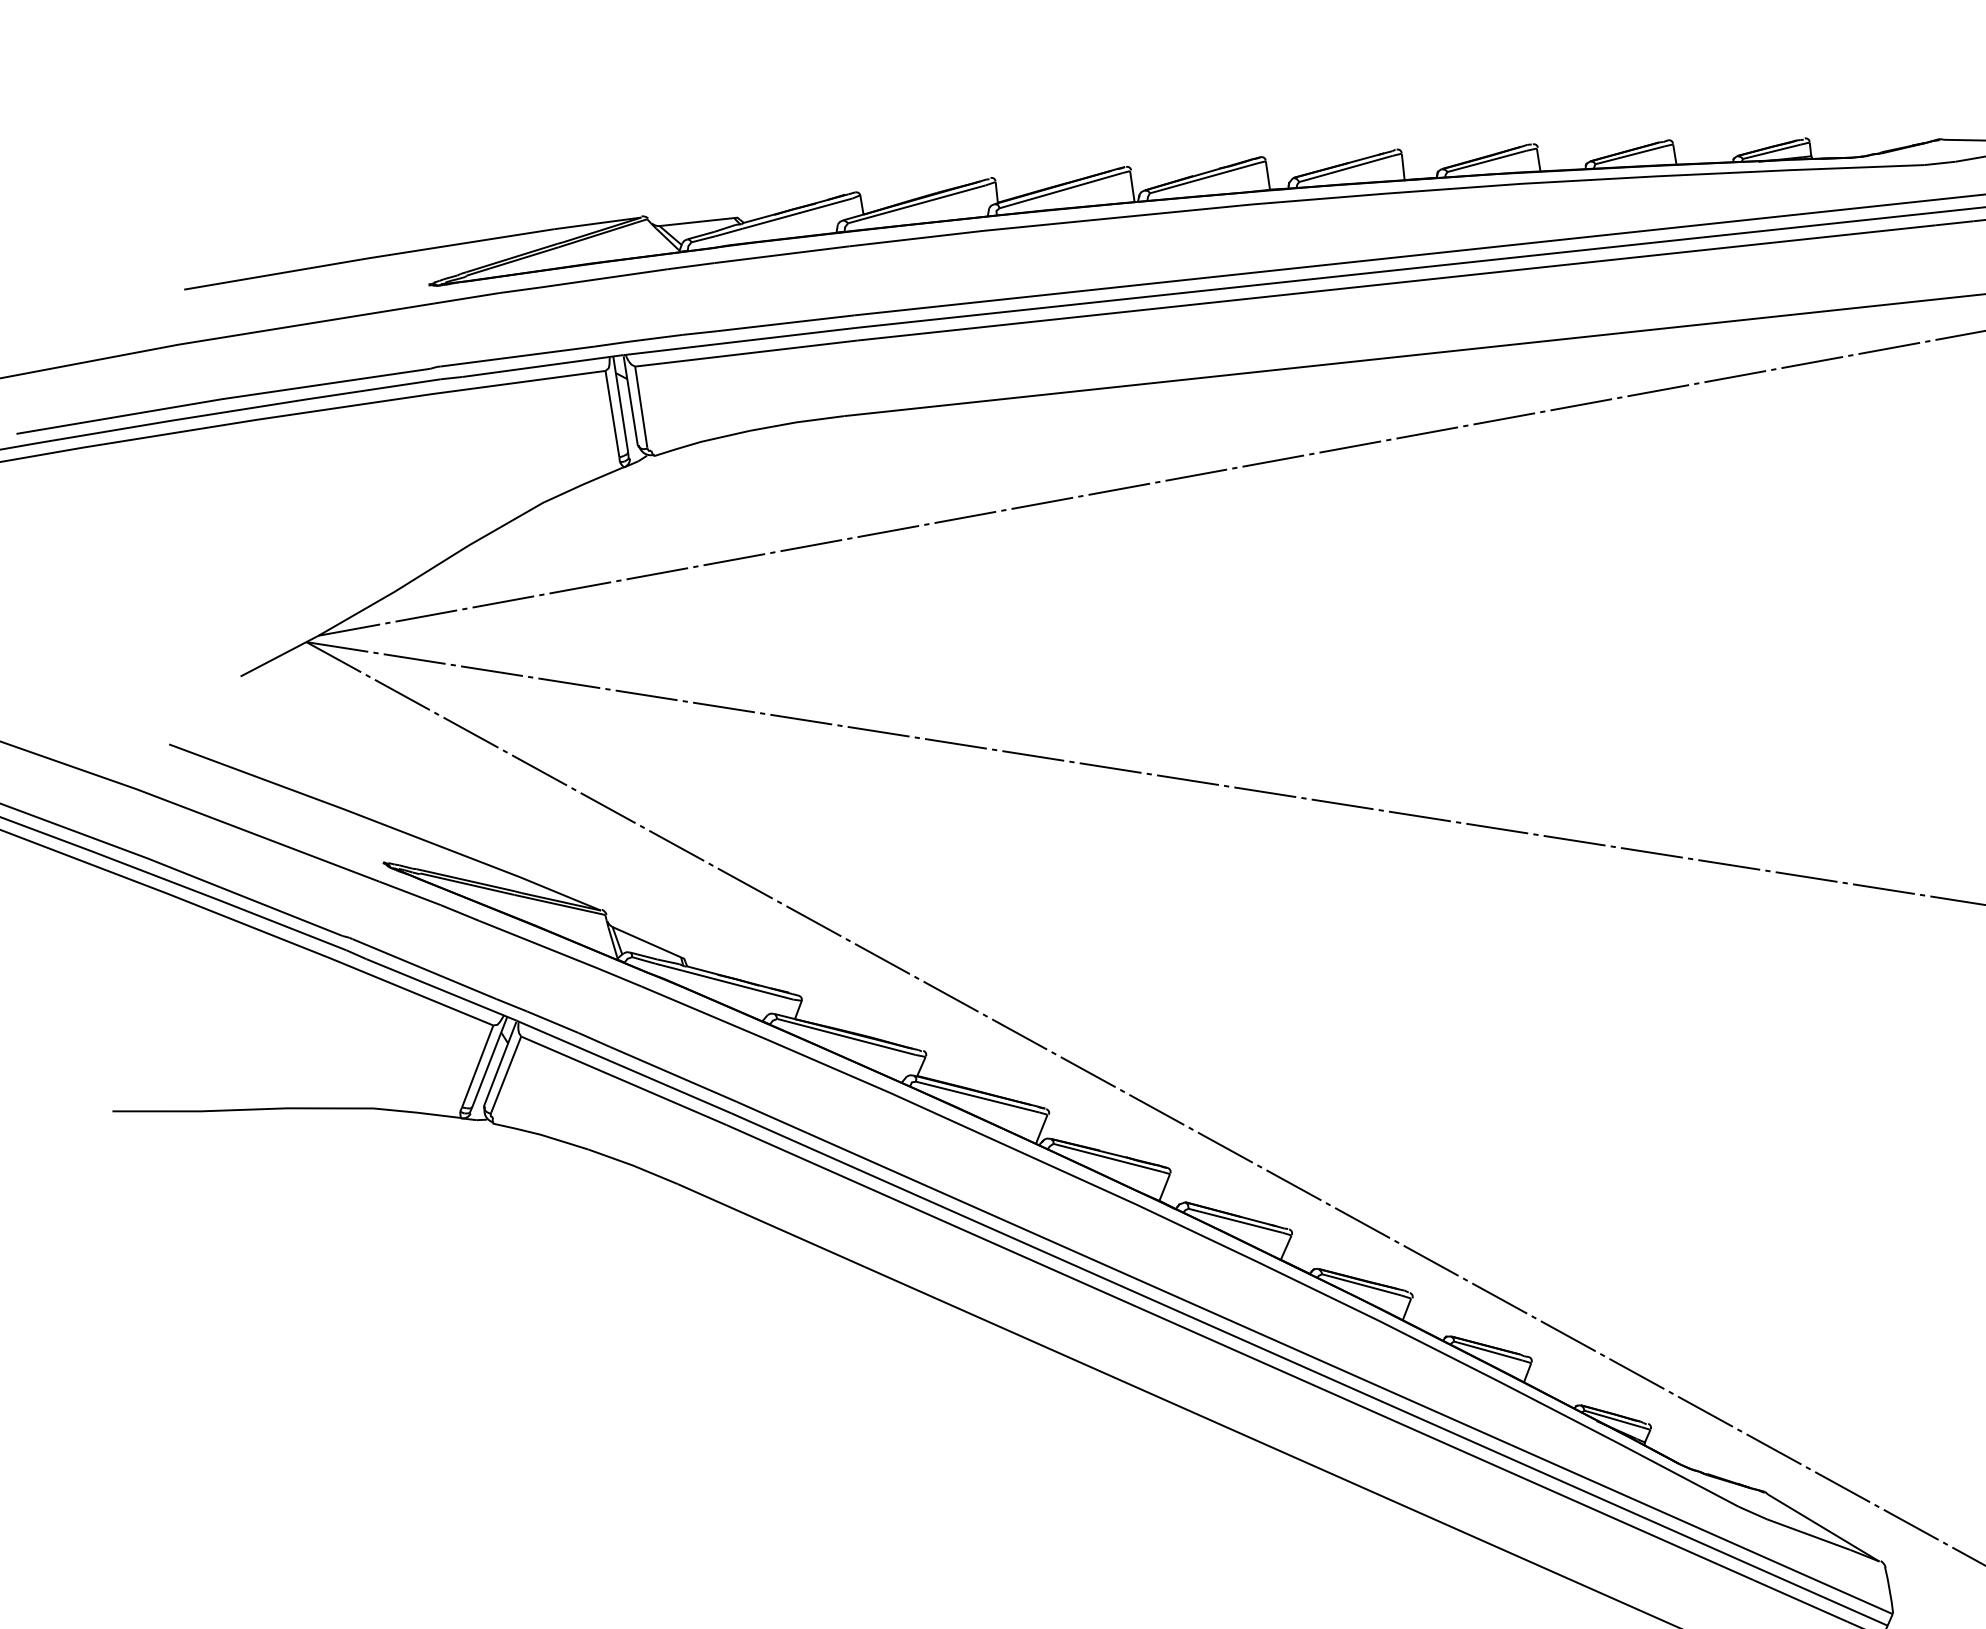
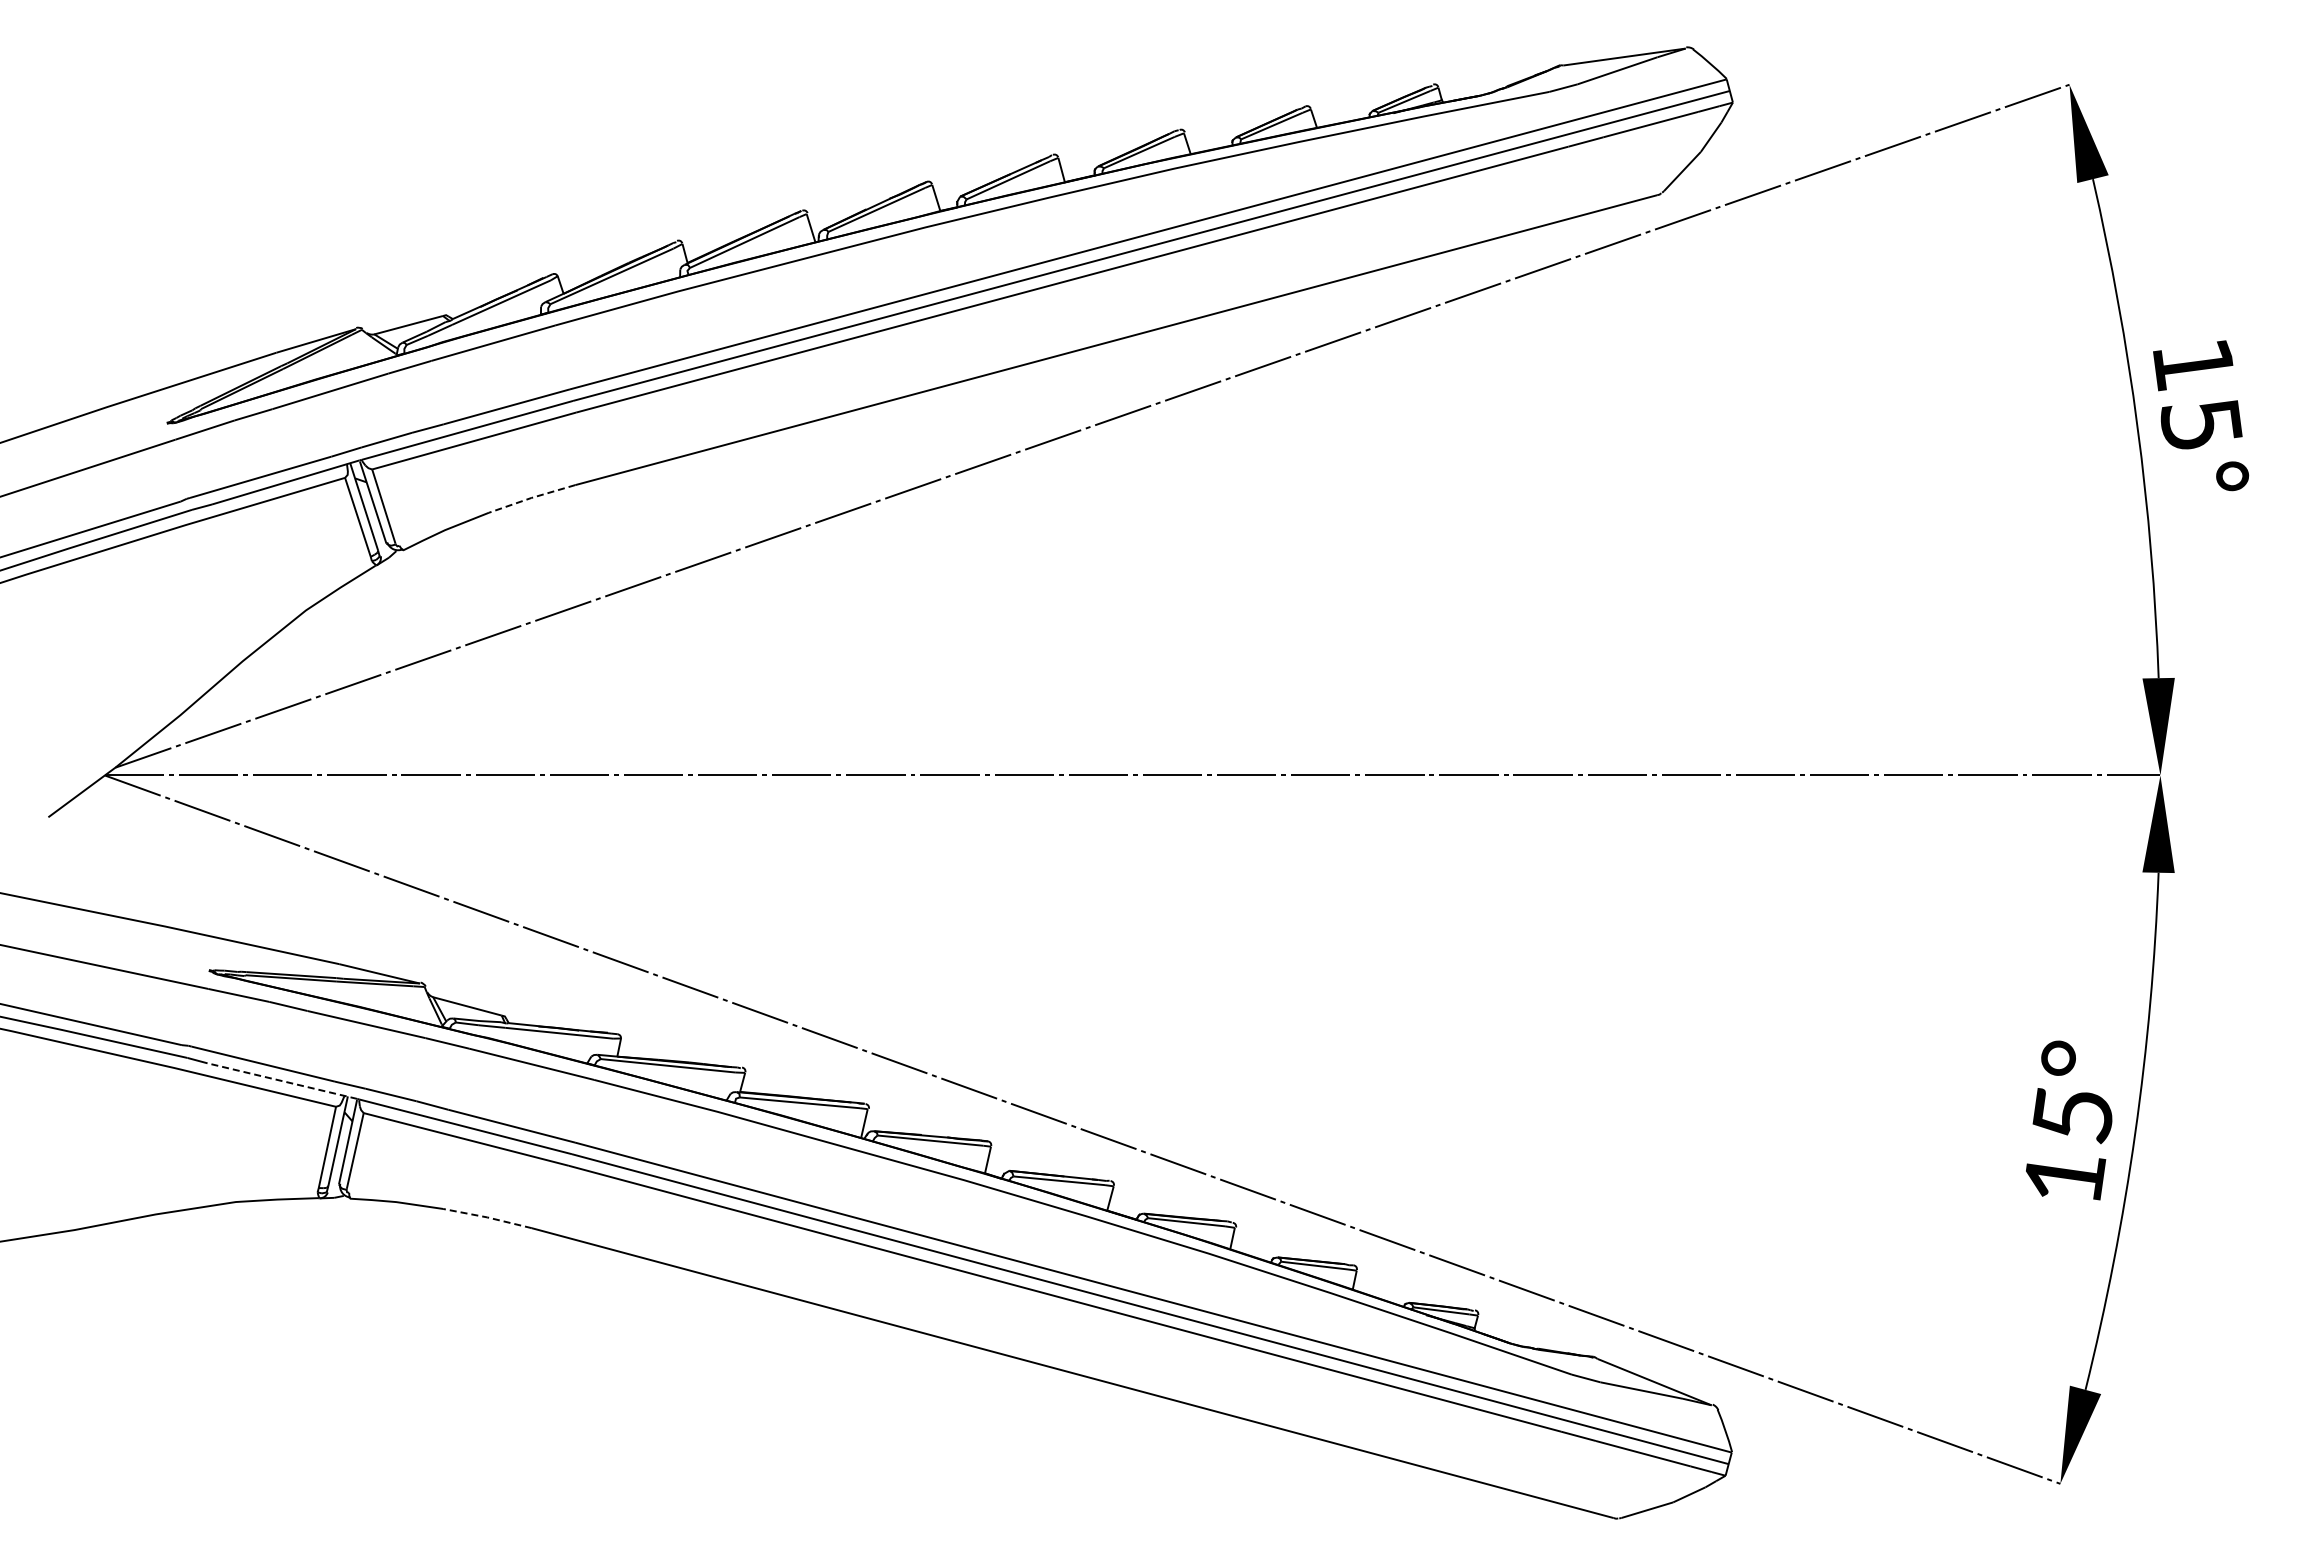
line: (796, 422) -> (531, 498), solid -> dashed
line: (441, 990) -> (282, 1081), solid -> dashed
line: (633, 1165) -> (487, 1217), solid -> dashed

